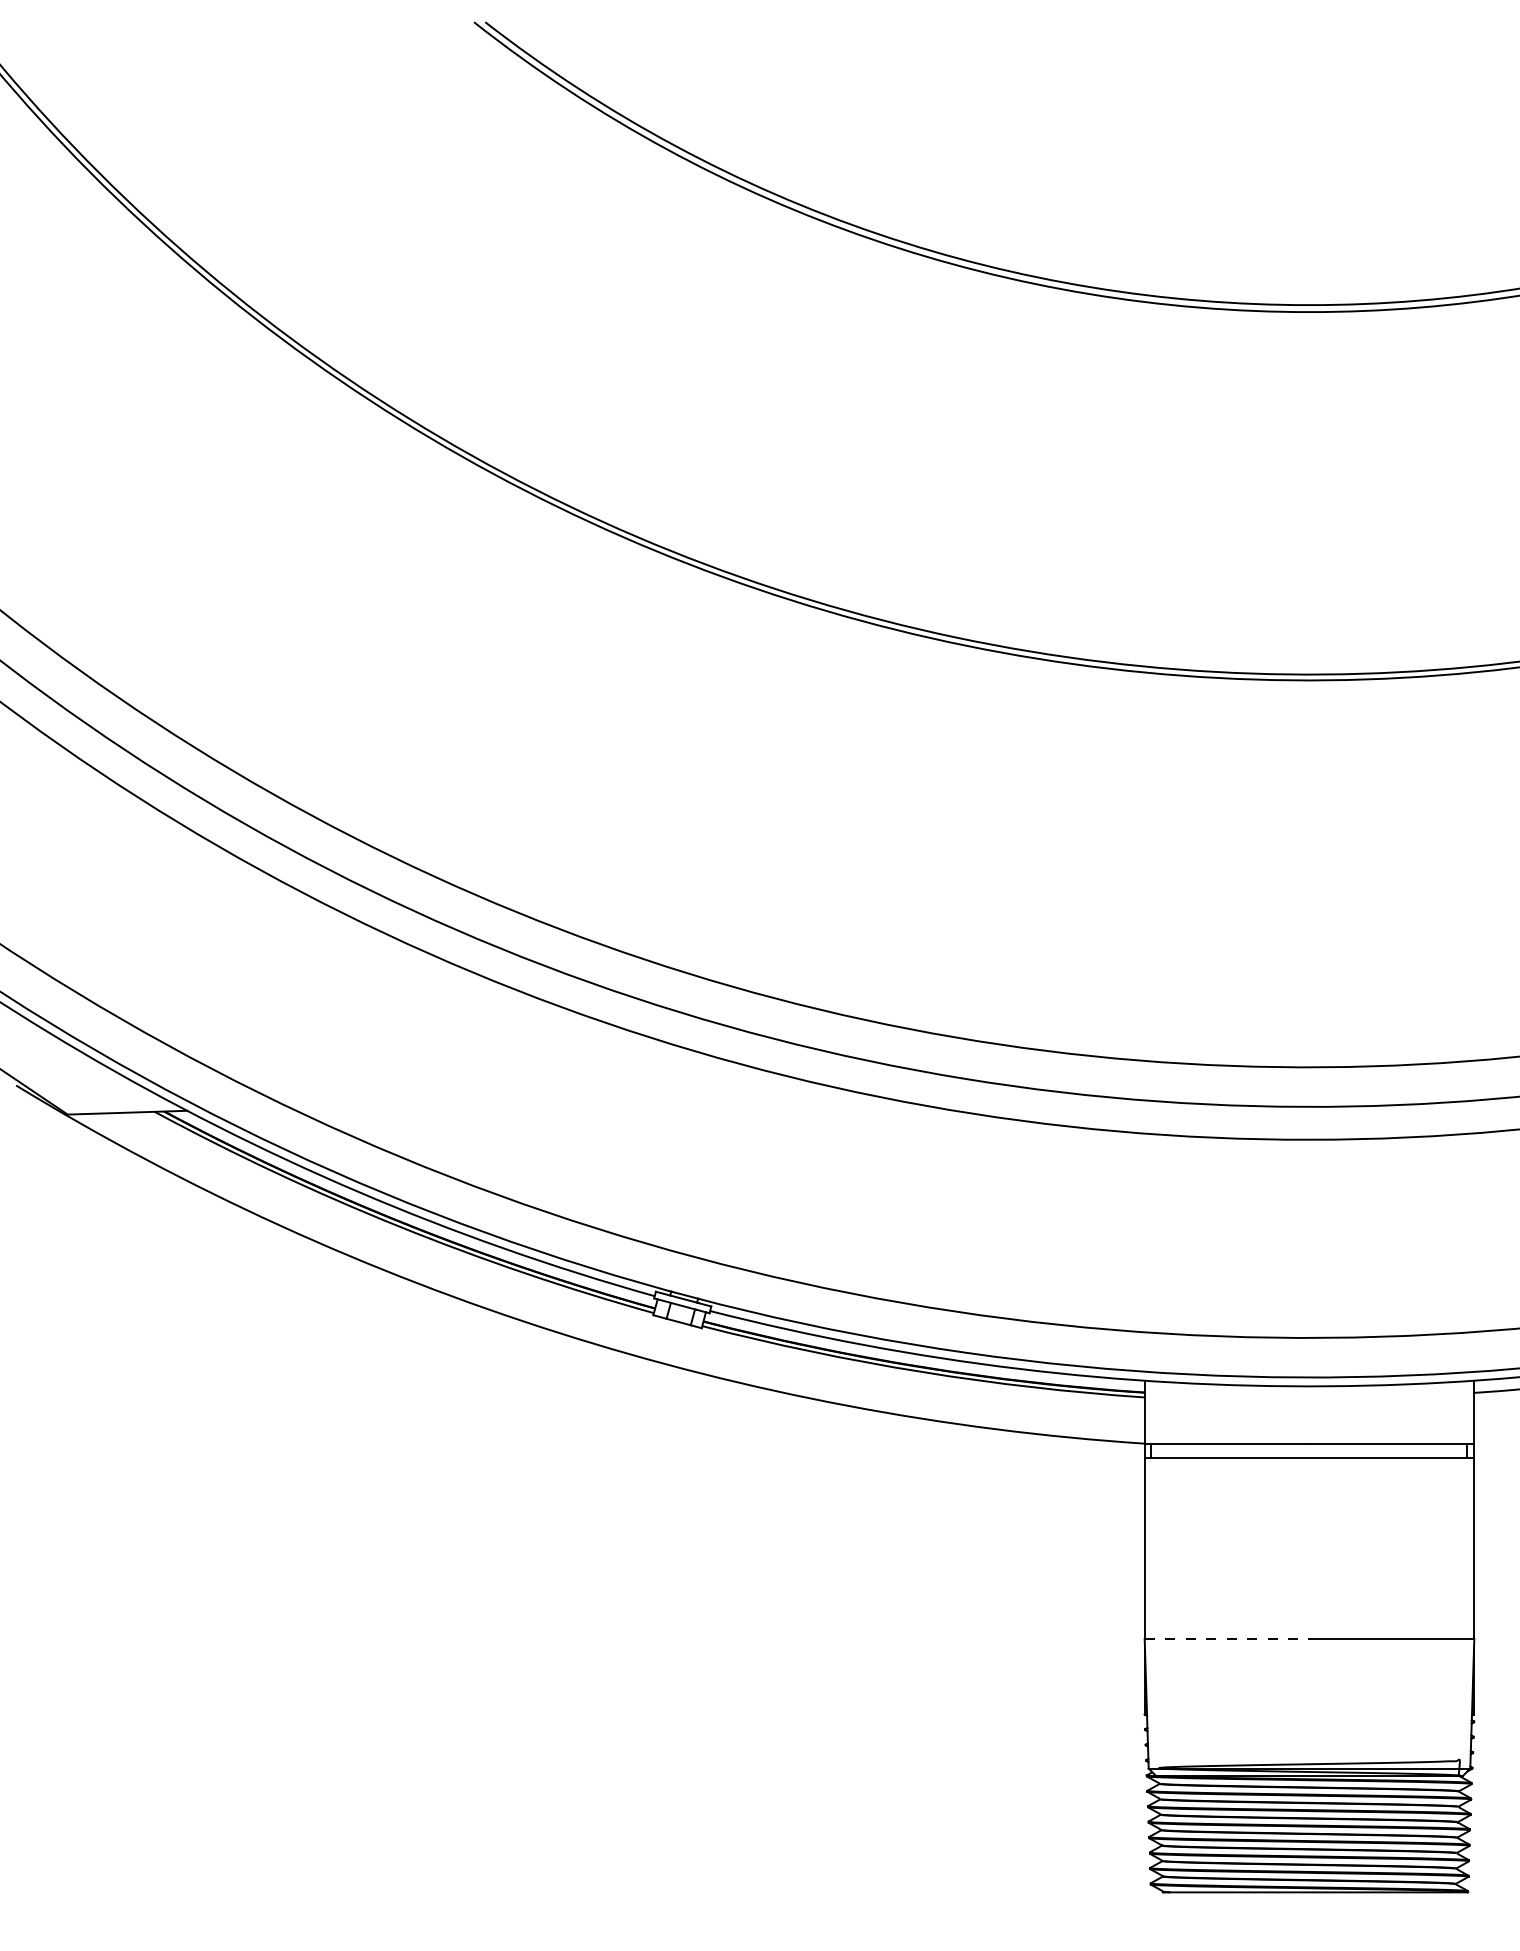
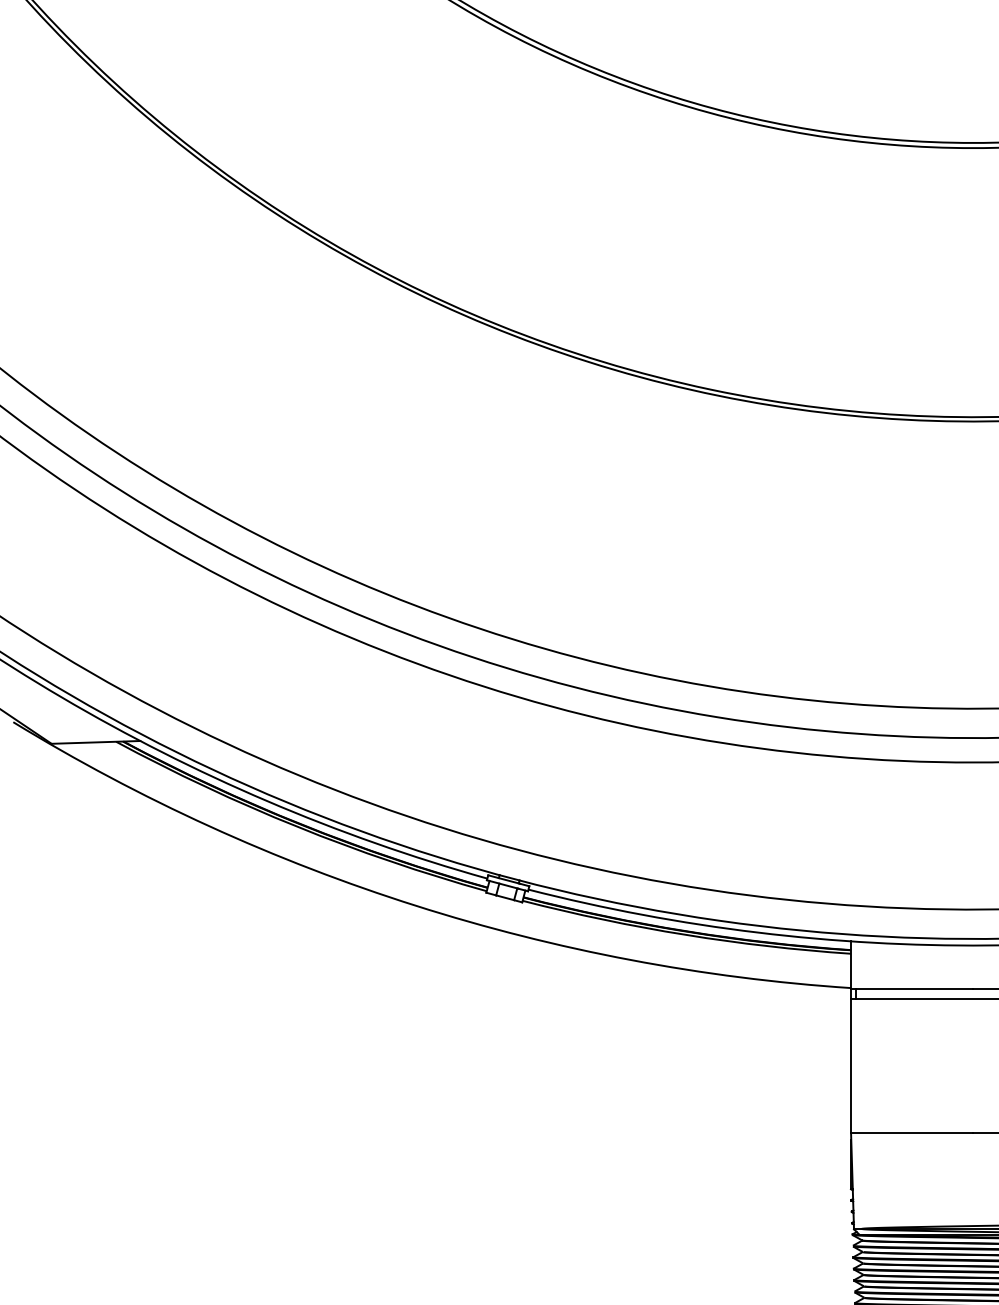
line: (1227, 1638) -> (912, 1132), dashed -> solid

